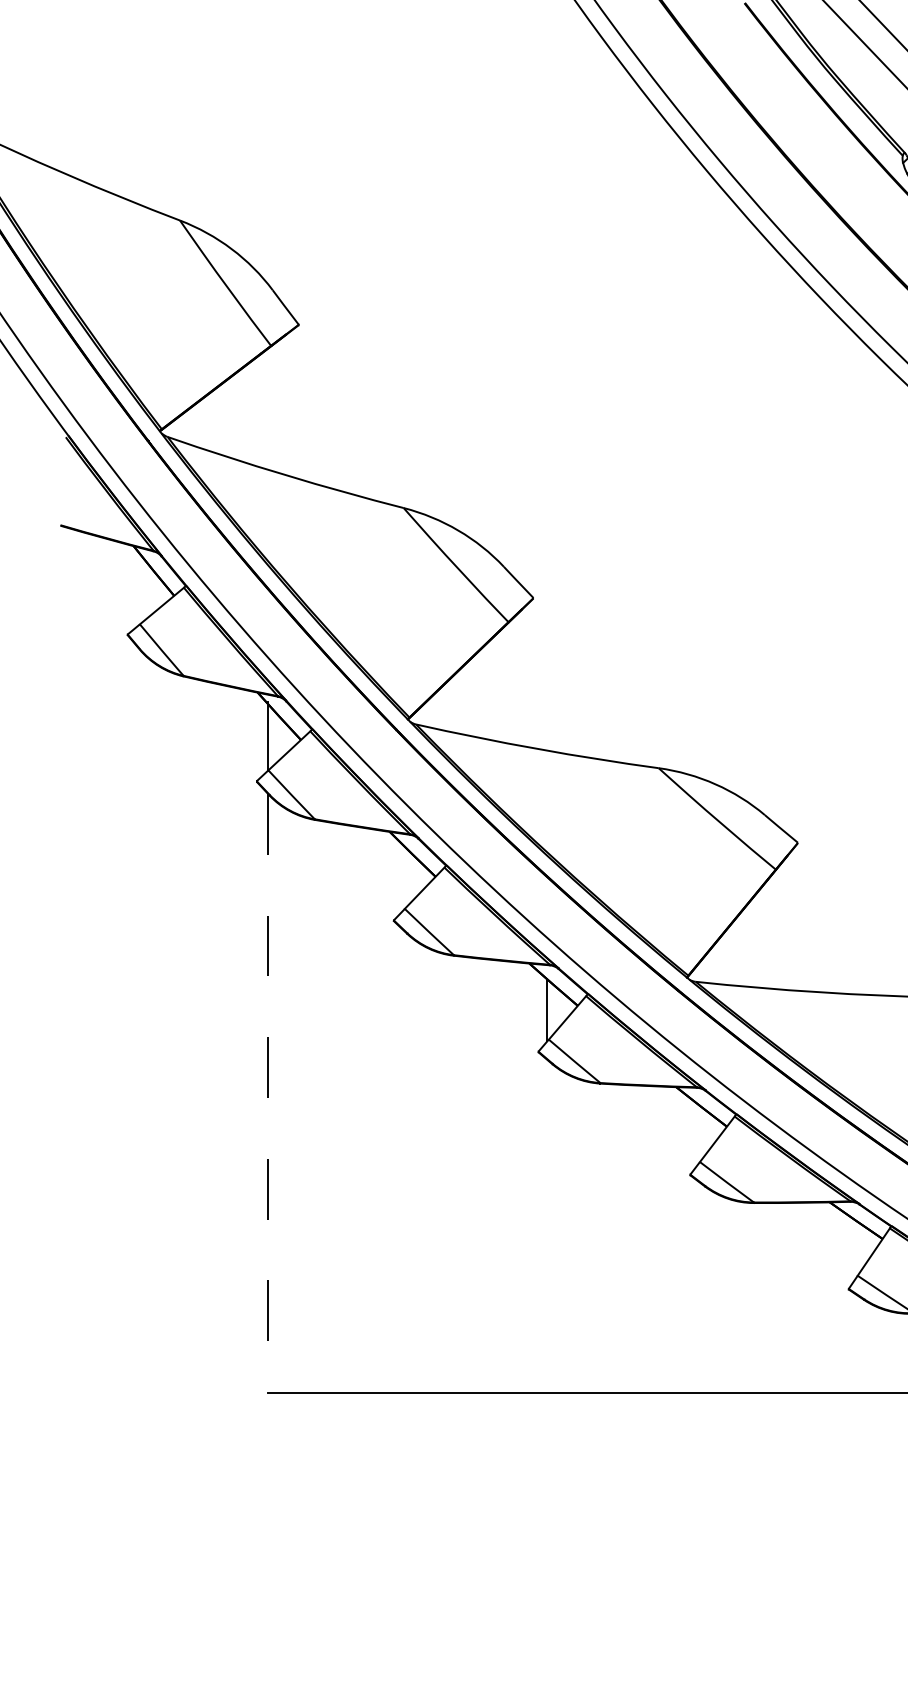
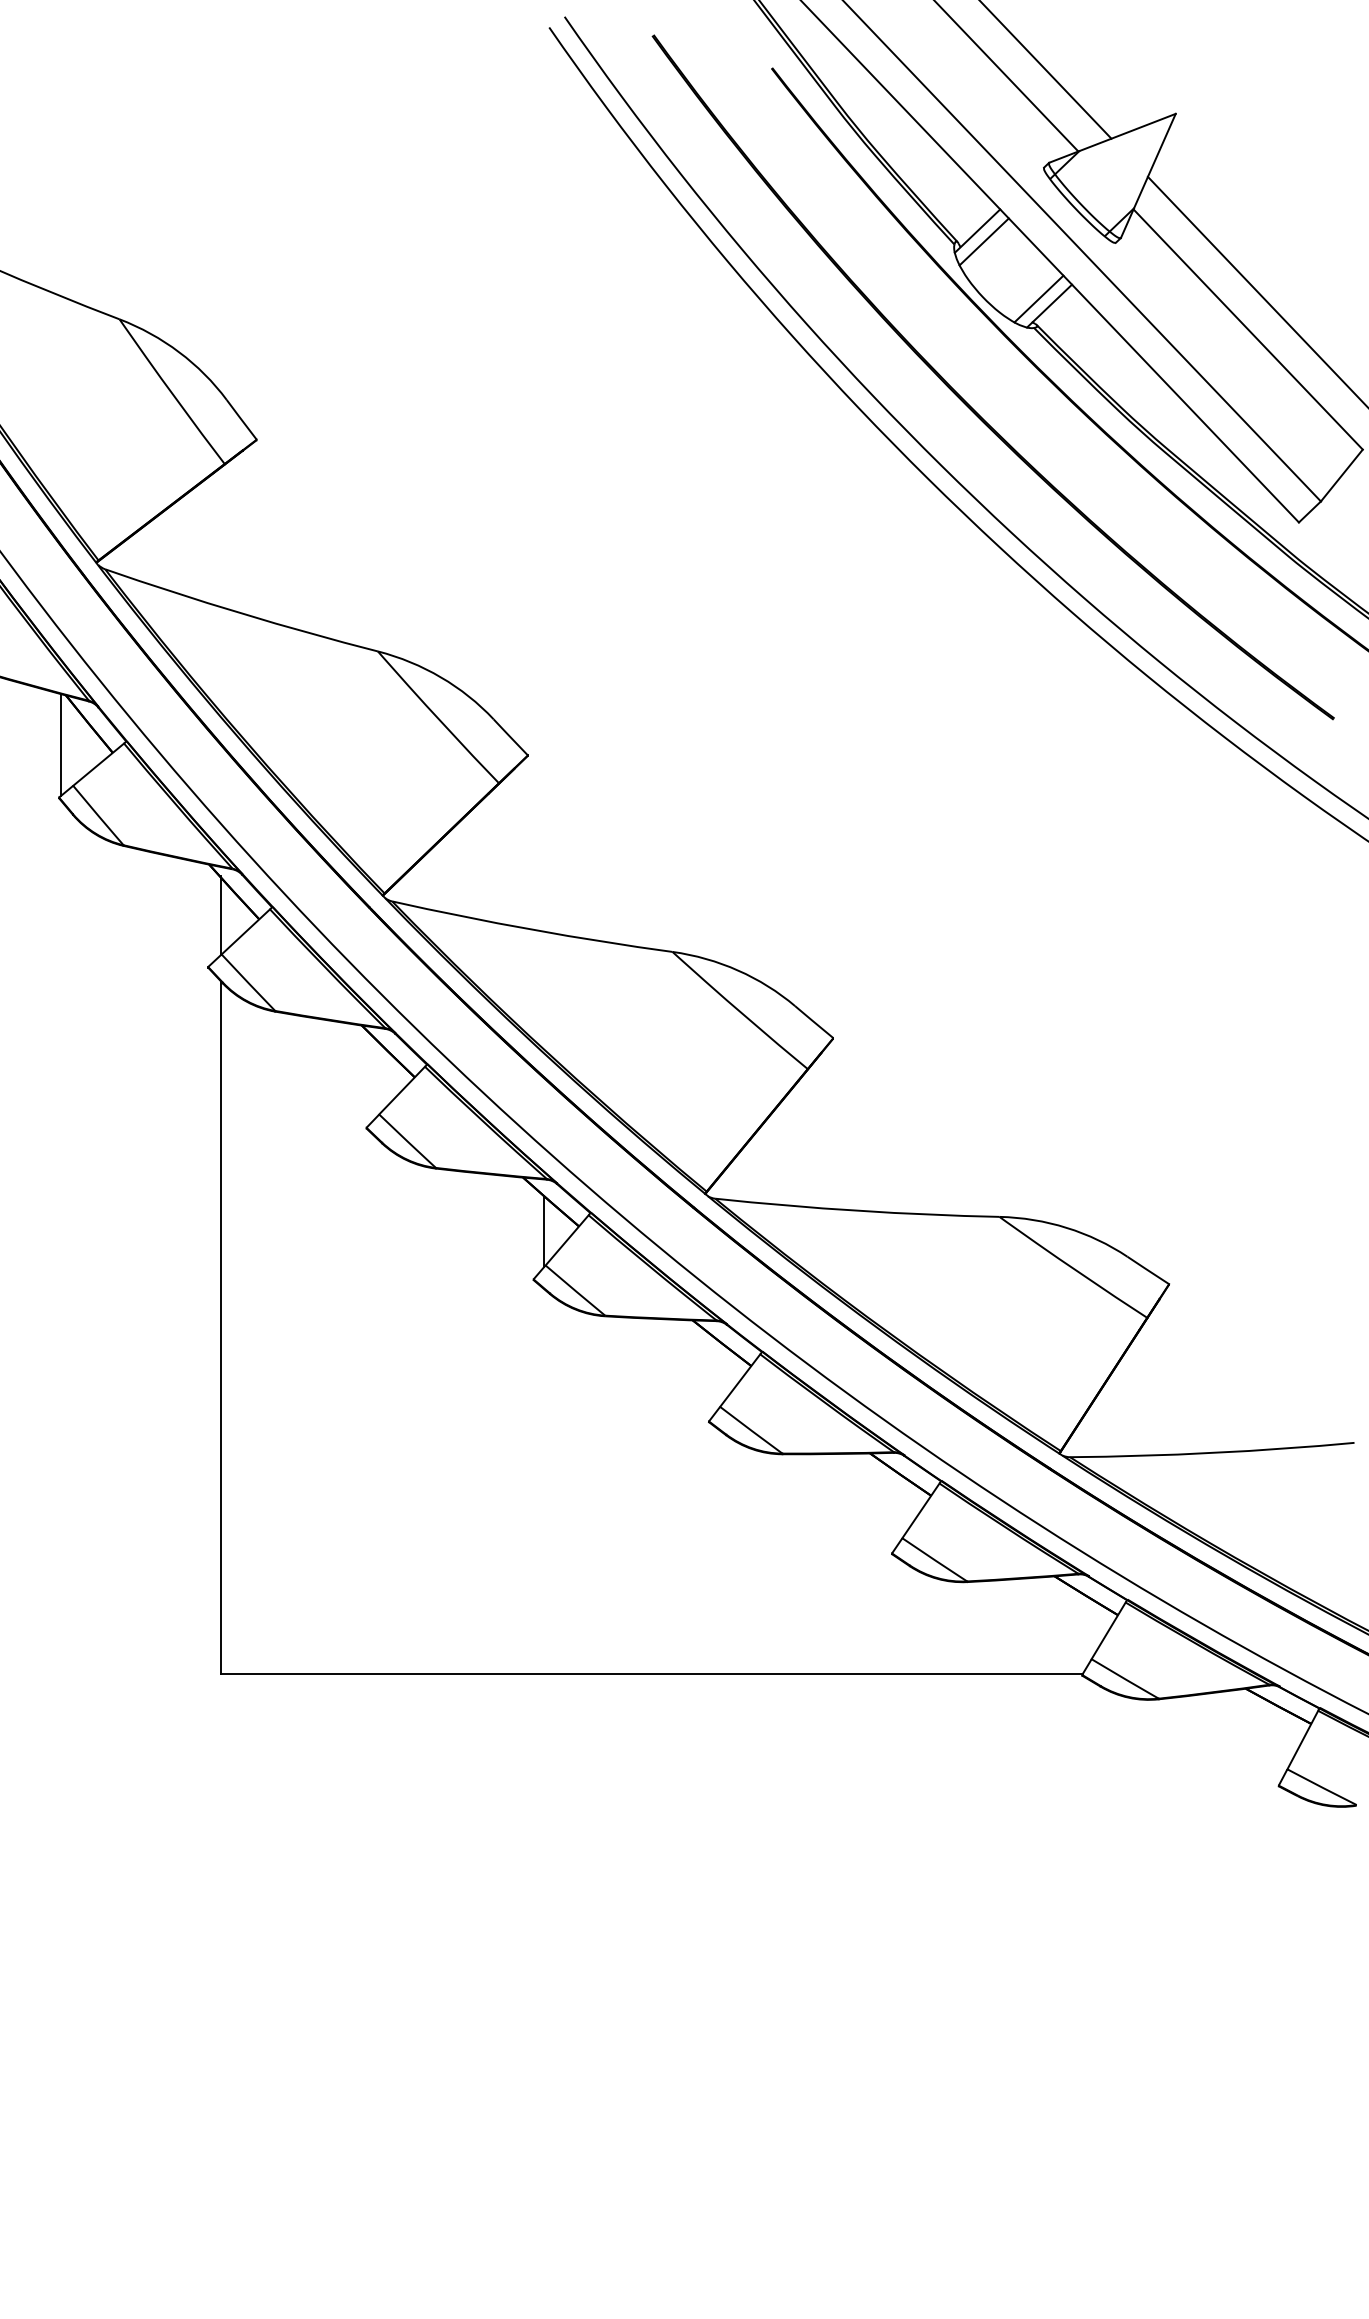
line: (128, 589) -> (60, 745), added
line: (268, 1093) -> (221, 1327), dashed -> solid

